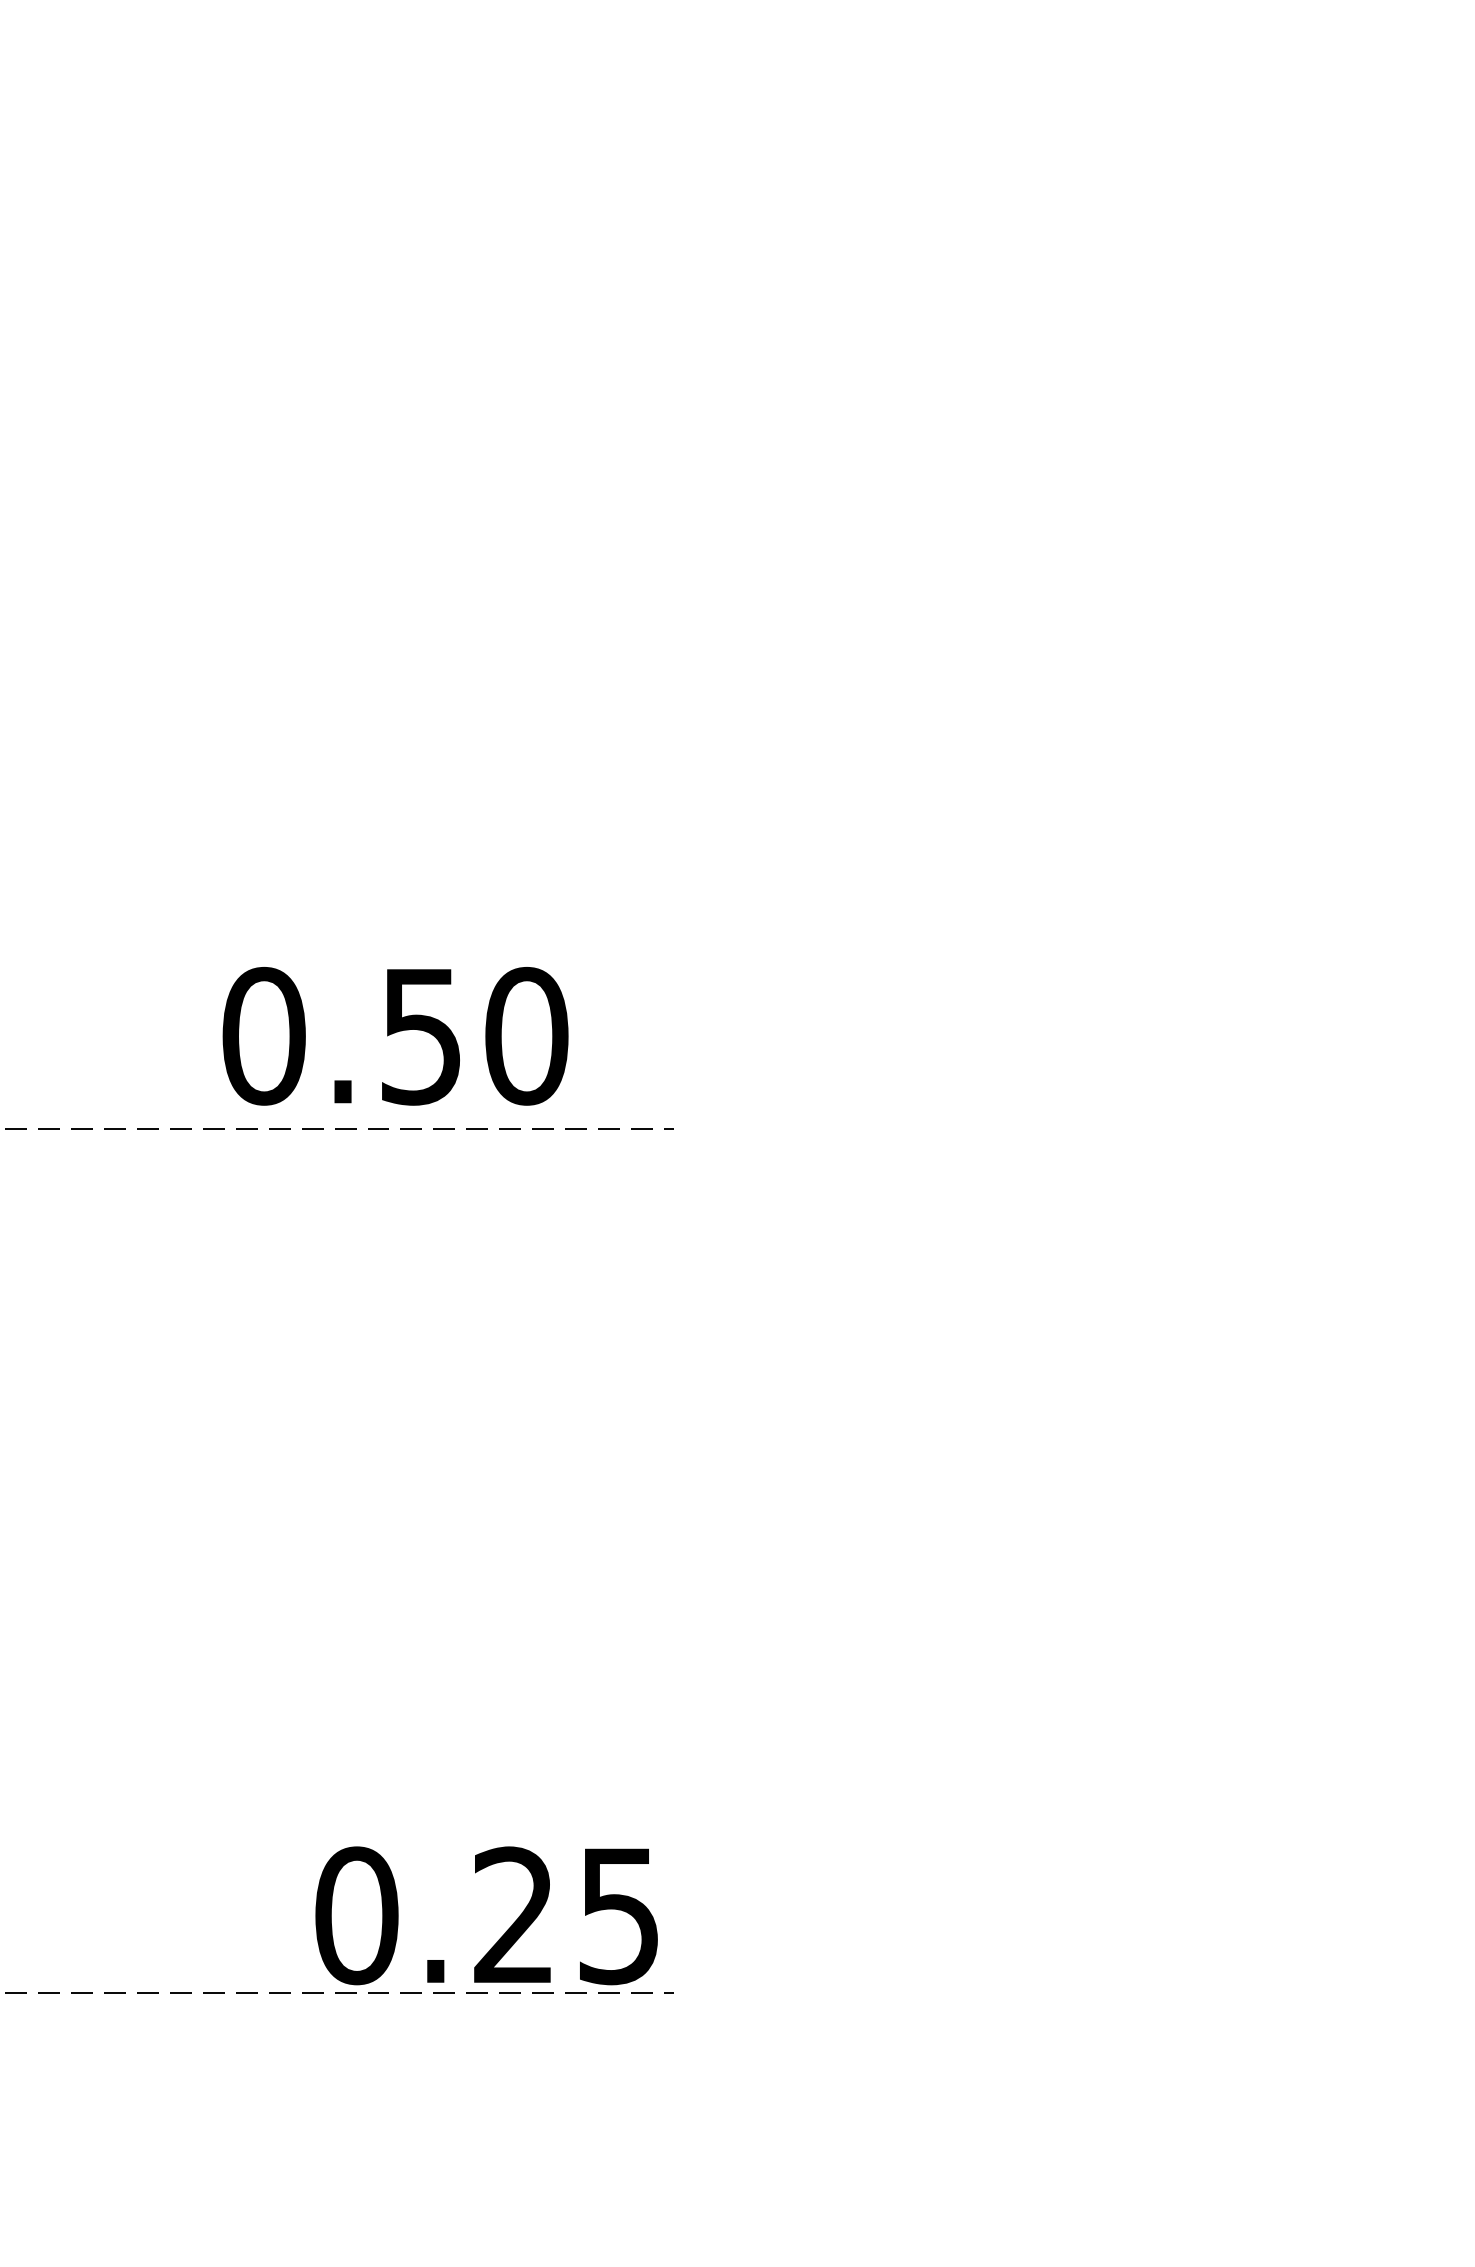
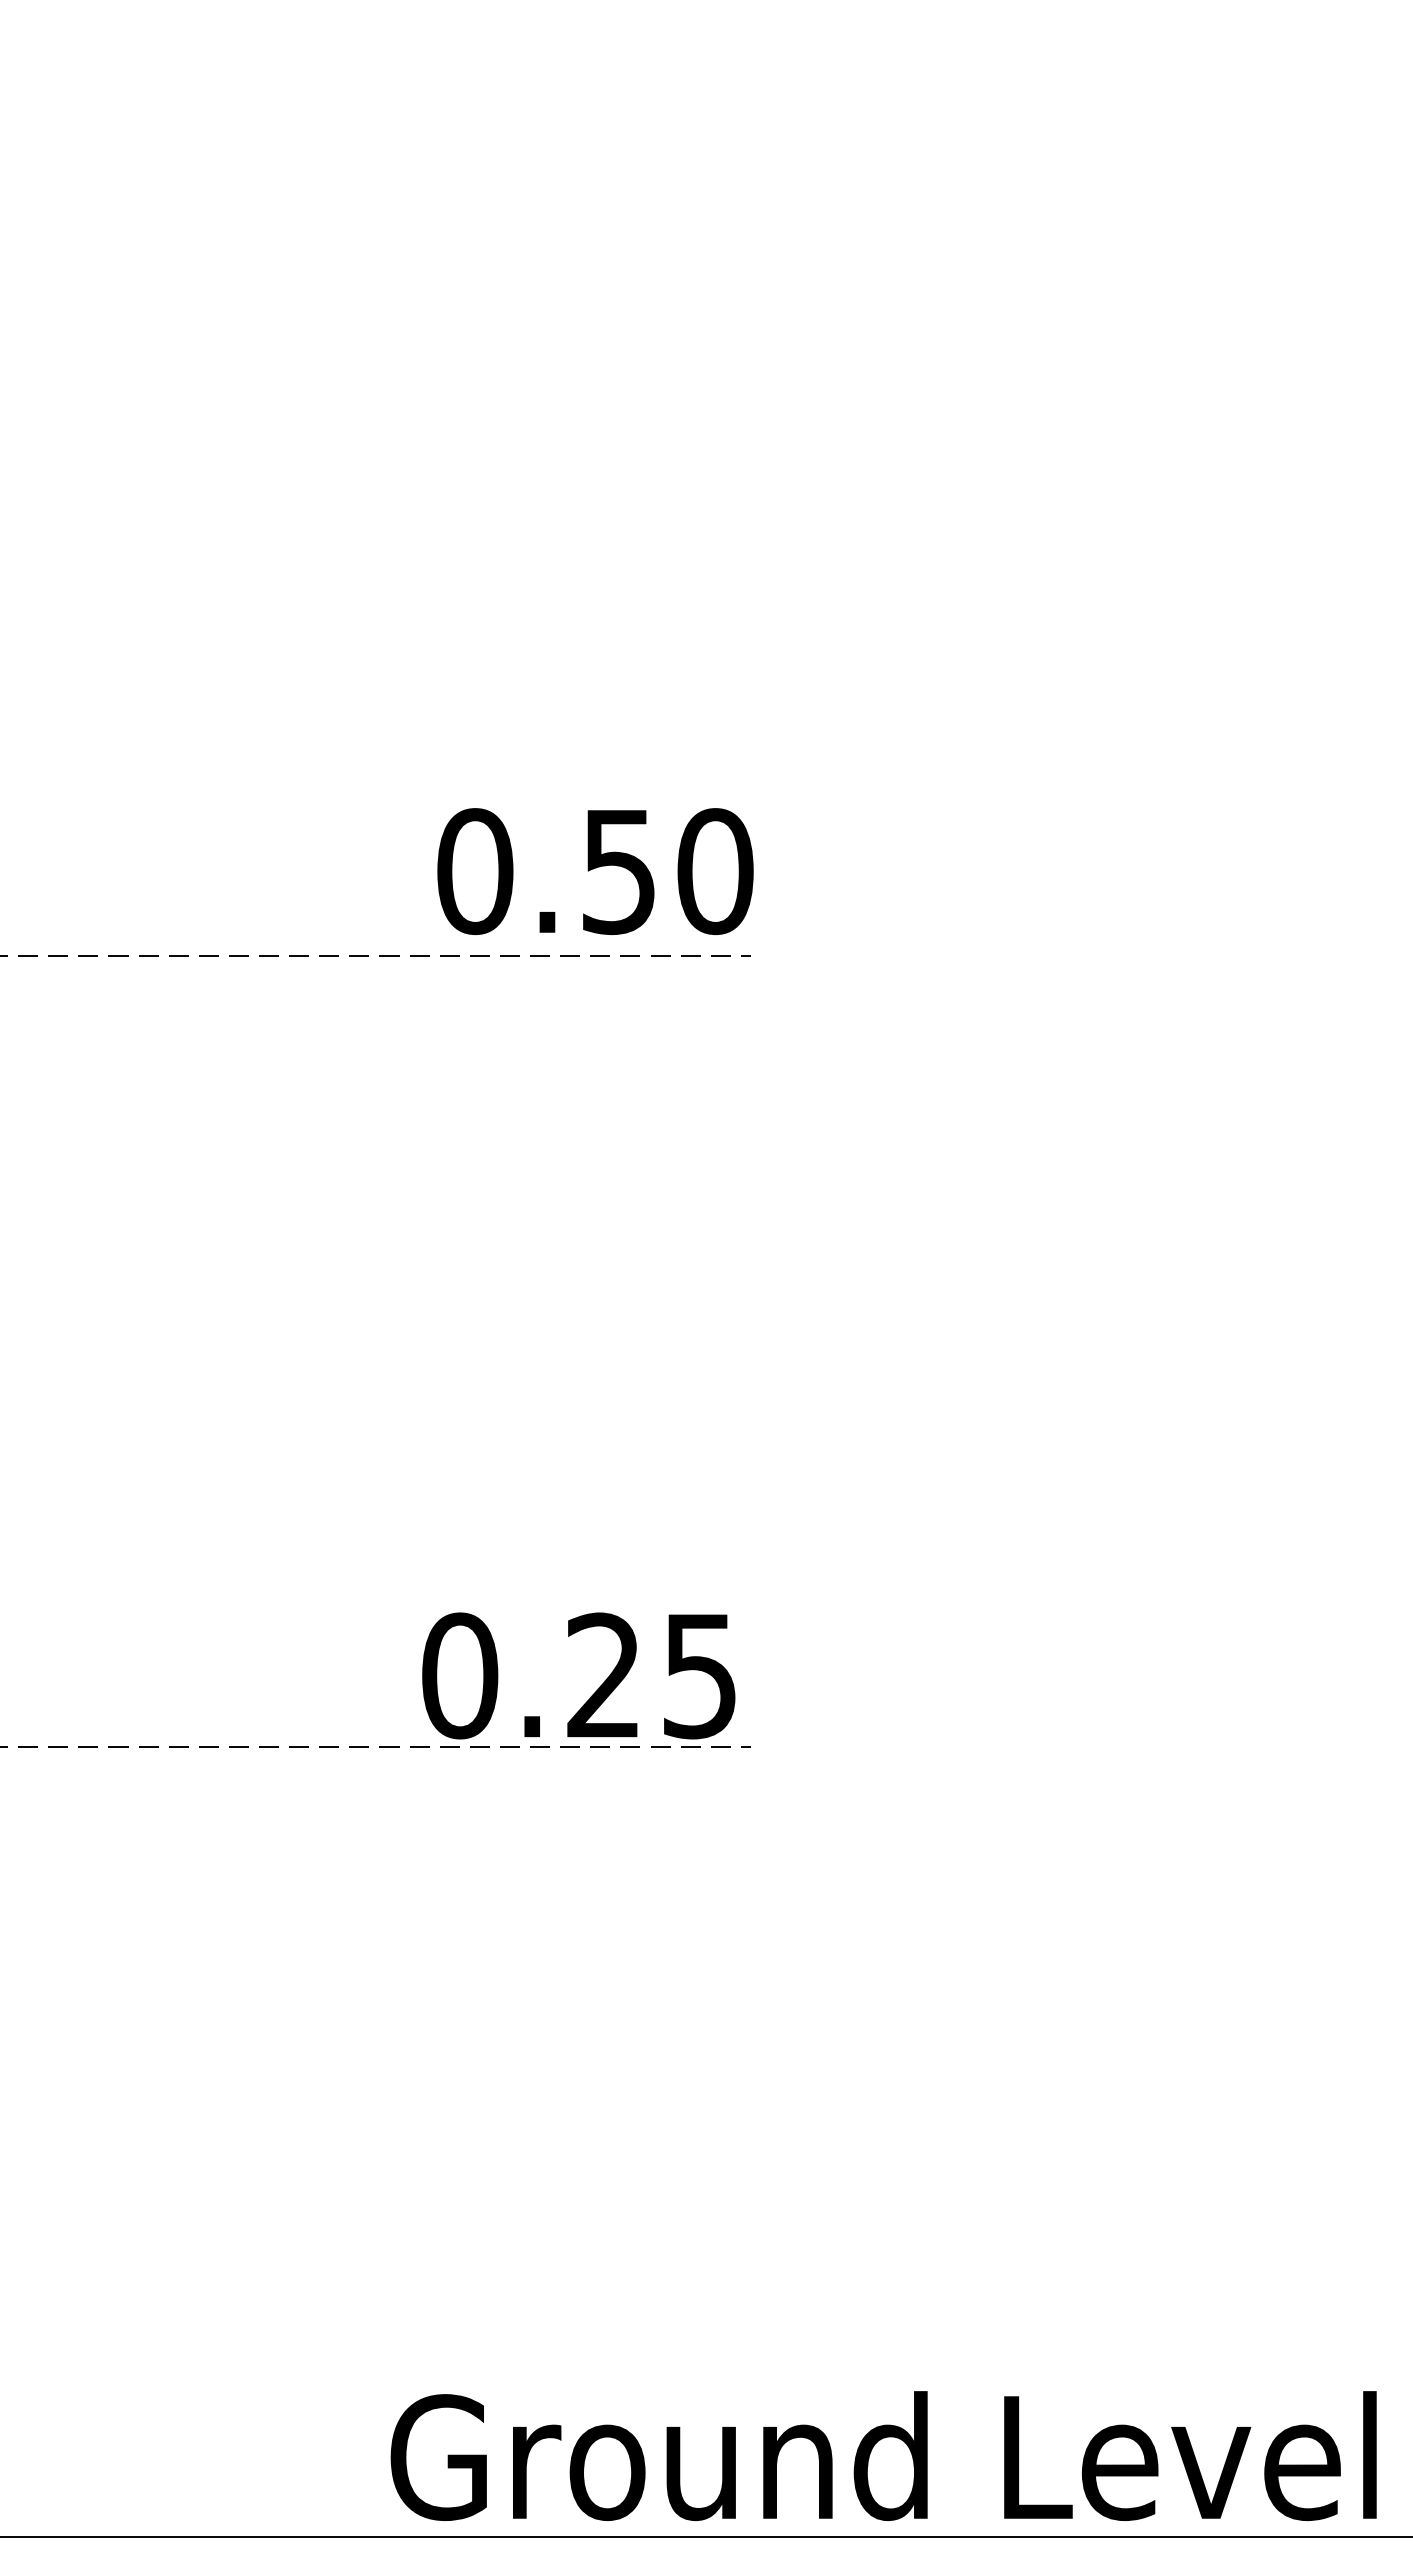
text: (395, 1036) -> (595, 871), moved

